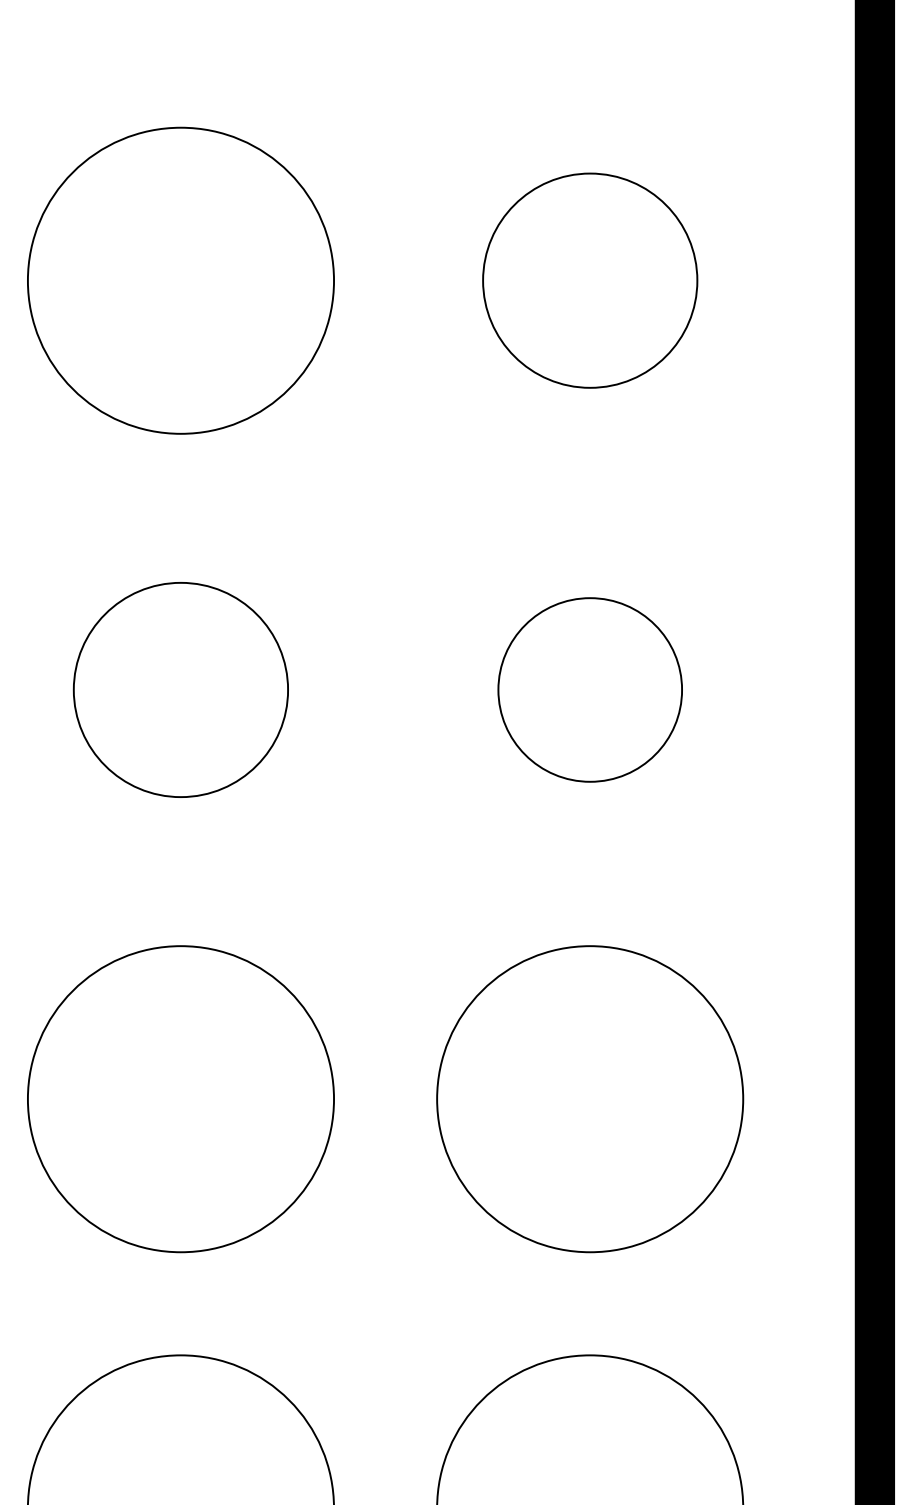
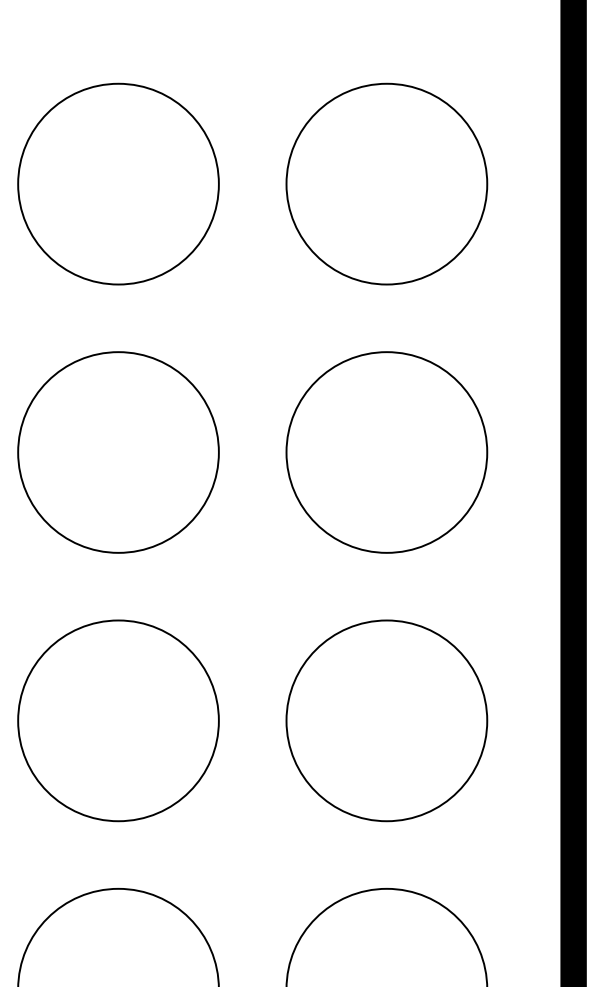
part: (589, 279) -> (386, 183), size x1.43
part: (180, 689) -> (118, 452), size x1.43
part: (589, 689) -> (386, 452), size x1.67

